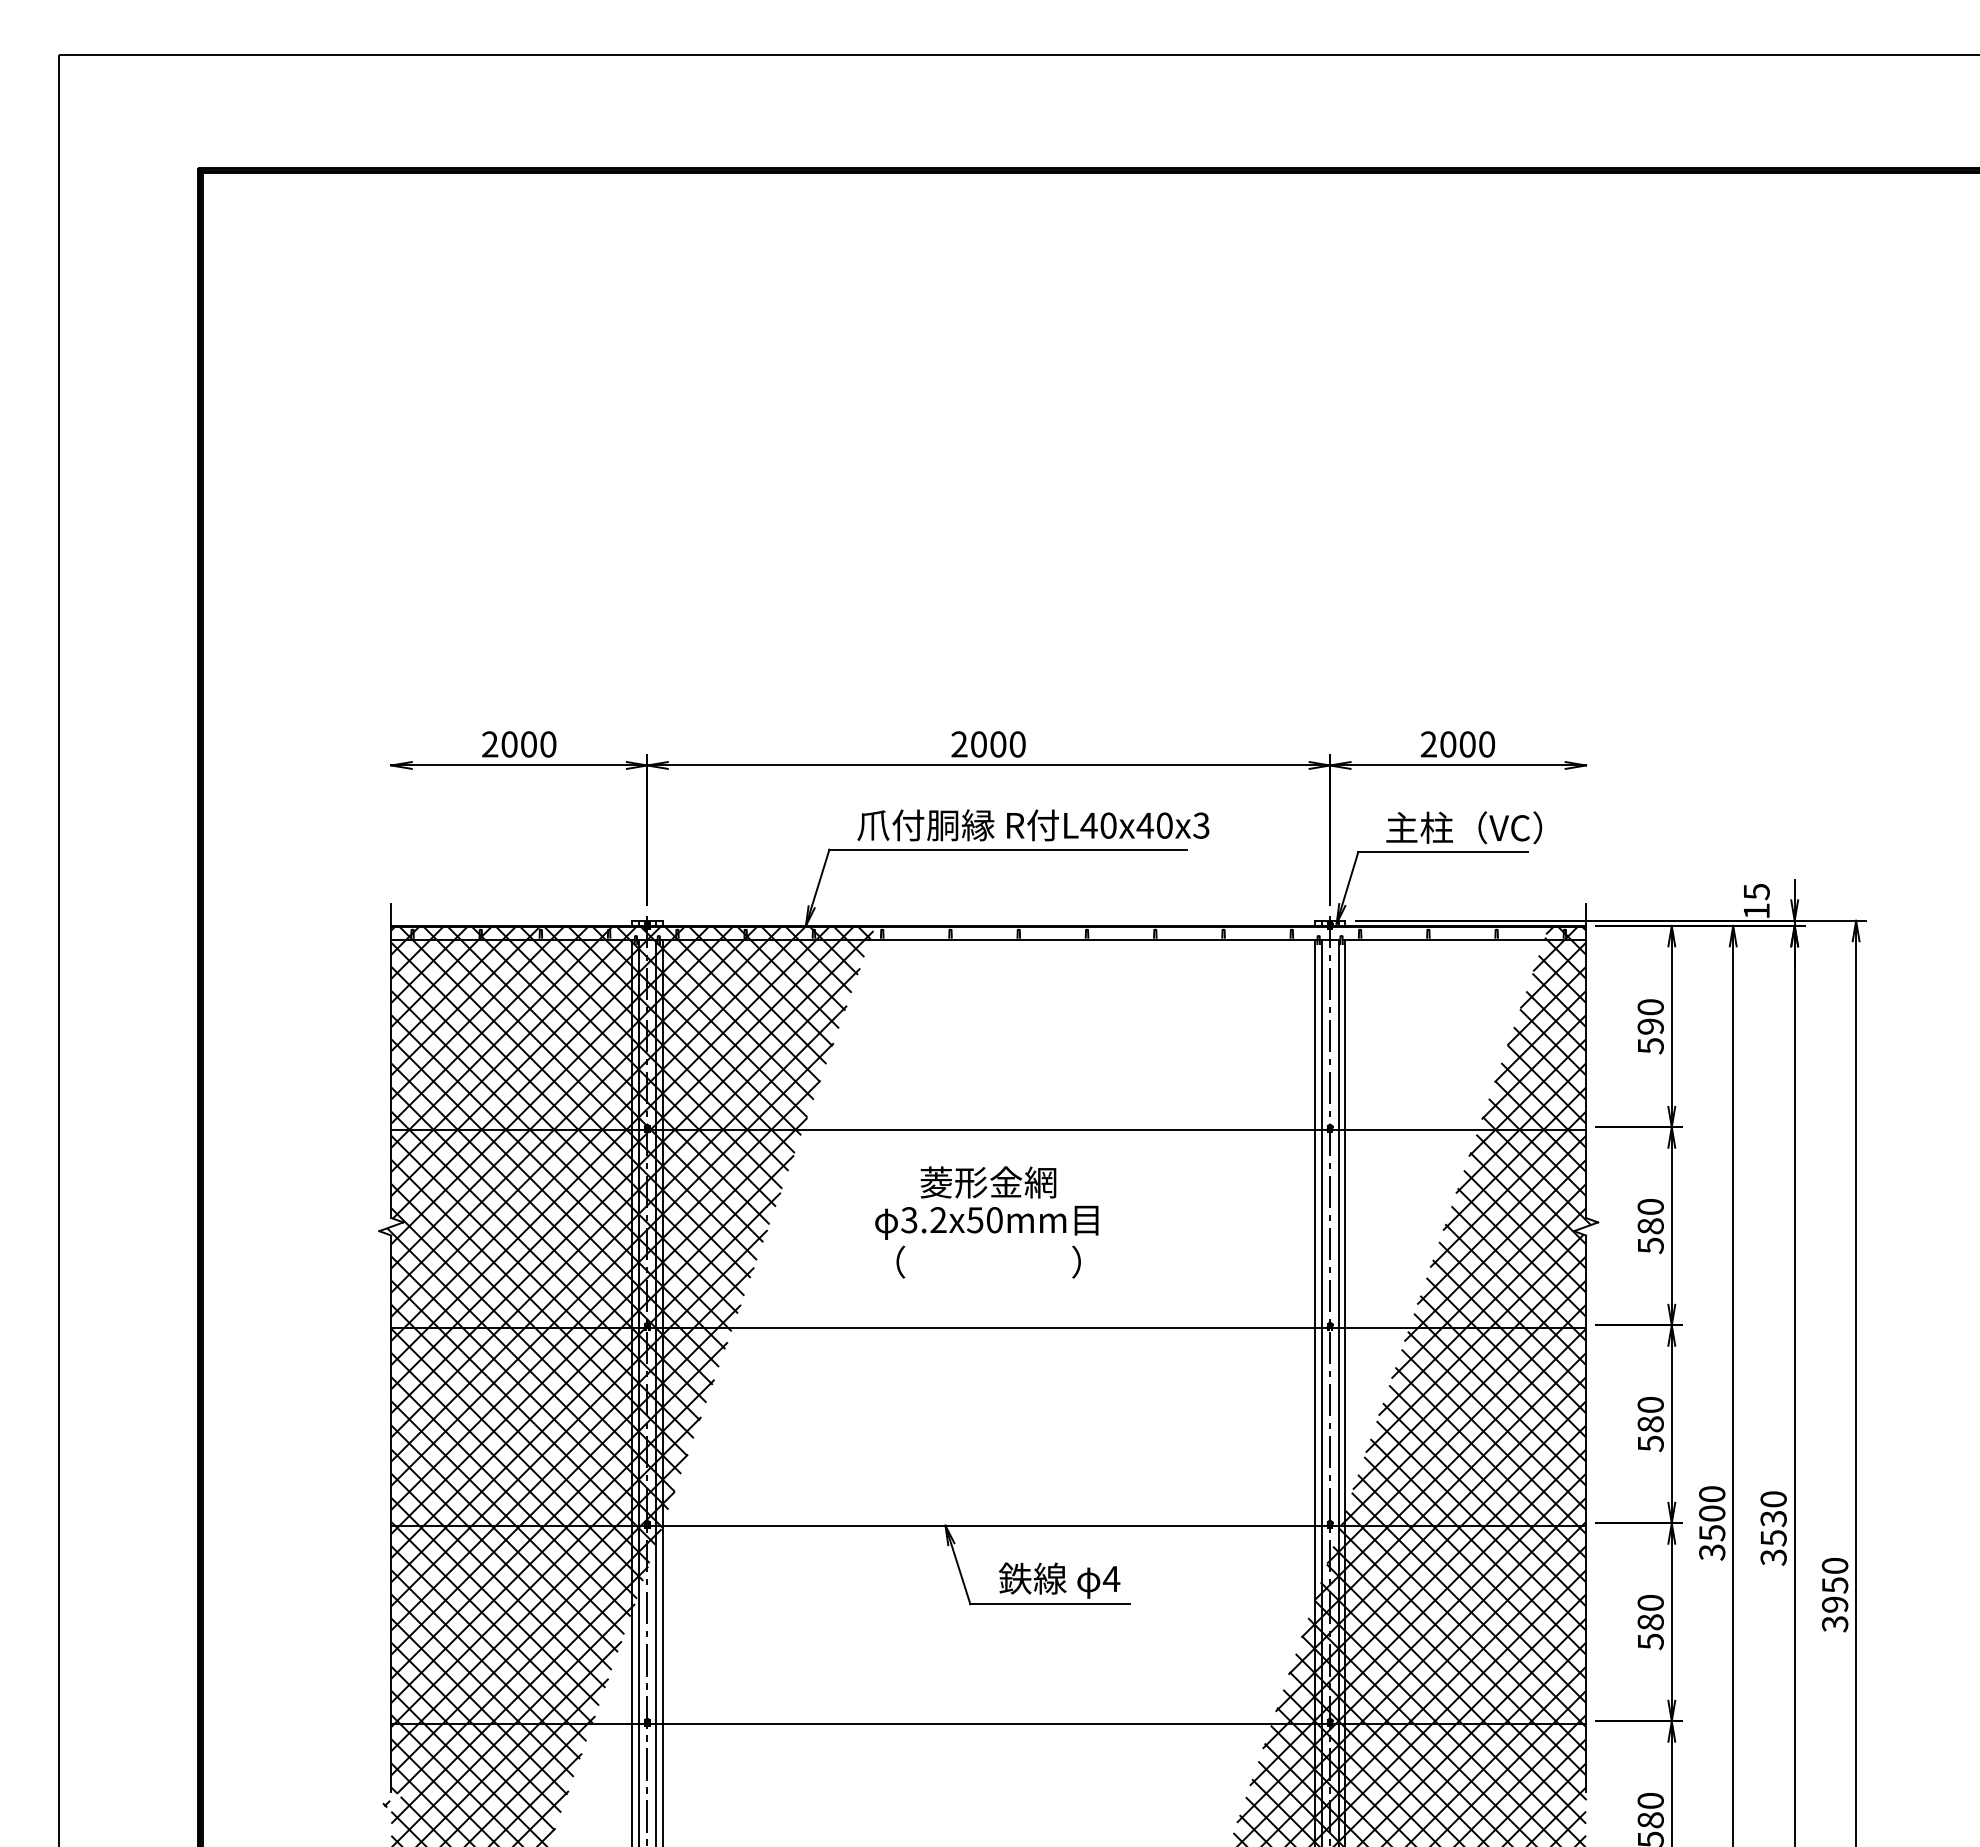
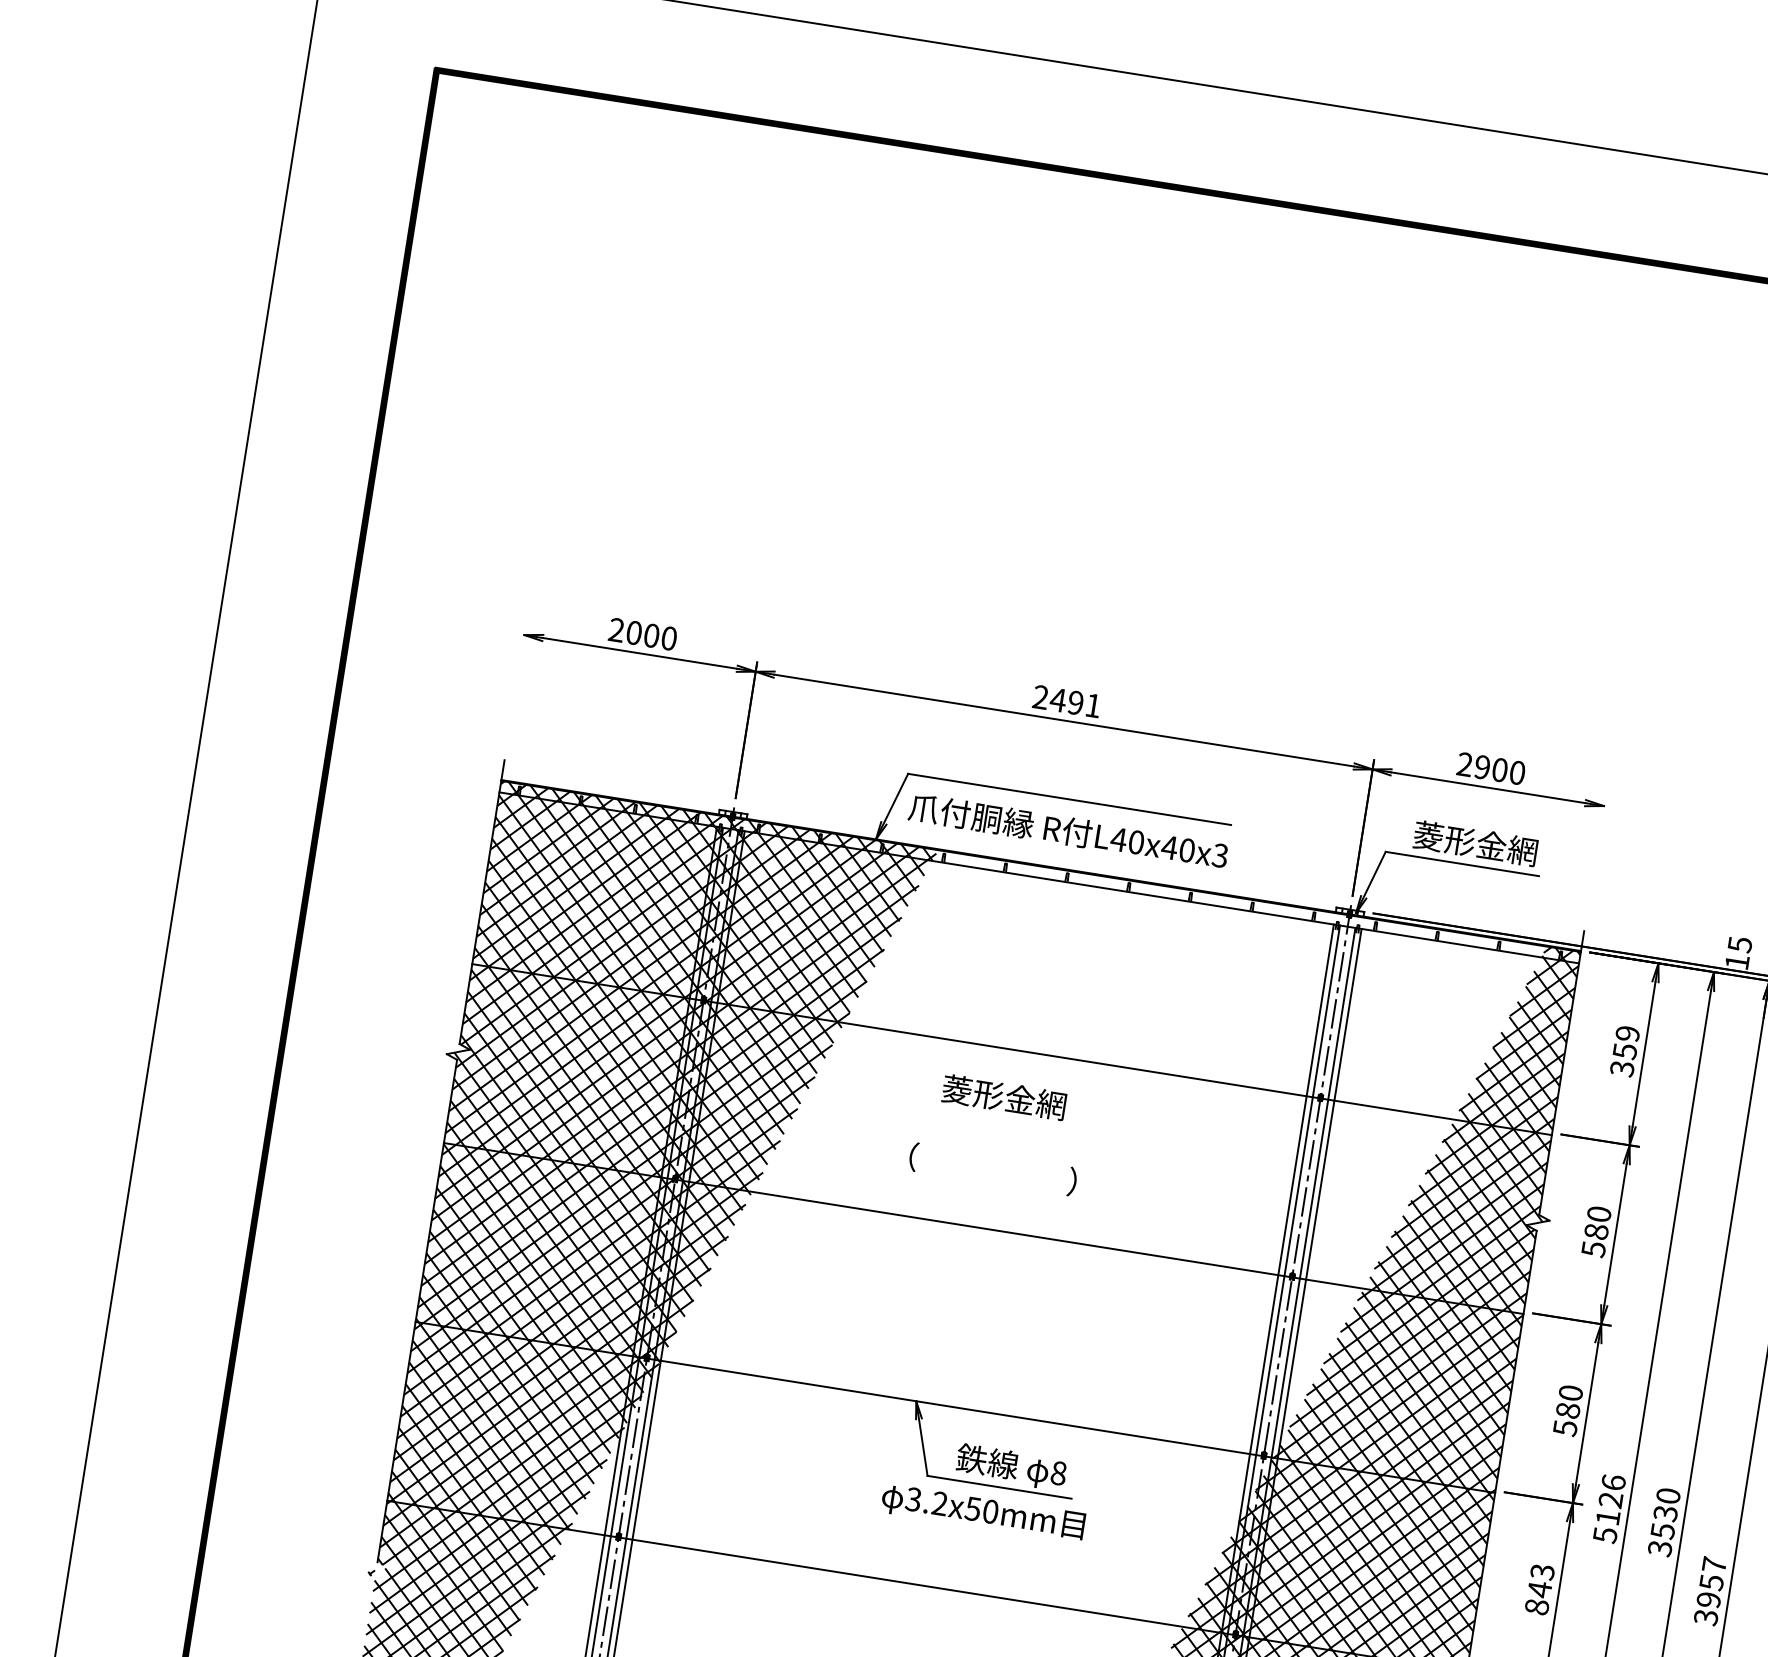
text: (997, 744) -> (1075, 702), 2000 -> 2491
text: (1448, 744) -> (1482, 767), 2000 -> 2900
text: (1033, 825) -> (1068, 831), moved
text: (1464, 827) -> (1485, 844), 主柱（VC） -> 菱形金網
text: (1650, 1026) -> (1624, 1051), 590 -> 359
text: (986, 1222) -> (982, 1512), moved
text: (1712, 1523) -> (1609, 1509), 3500 -> 5126
text: (1835, 1565) -> (1714, 1564), 3950 -> 3957
text: (1111, 1579) -> (1058, 1473), 4 -> 8
text: (1650, 1622) -> (1539, 1589), 580 -> 843

